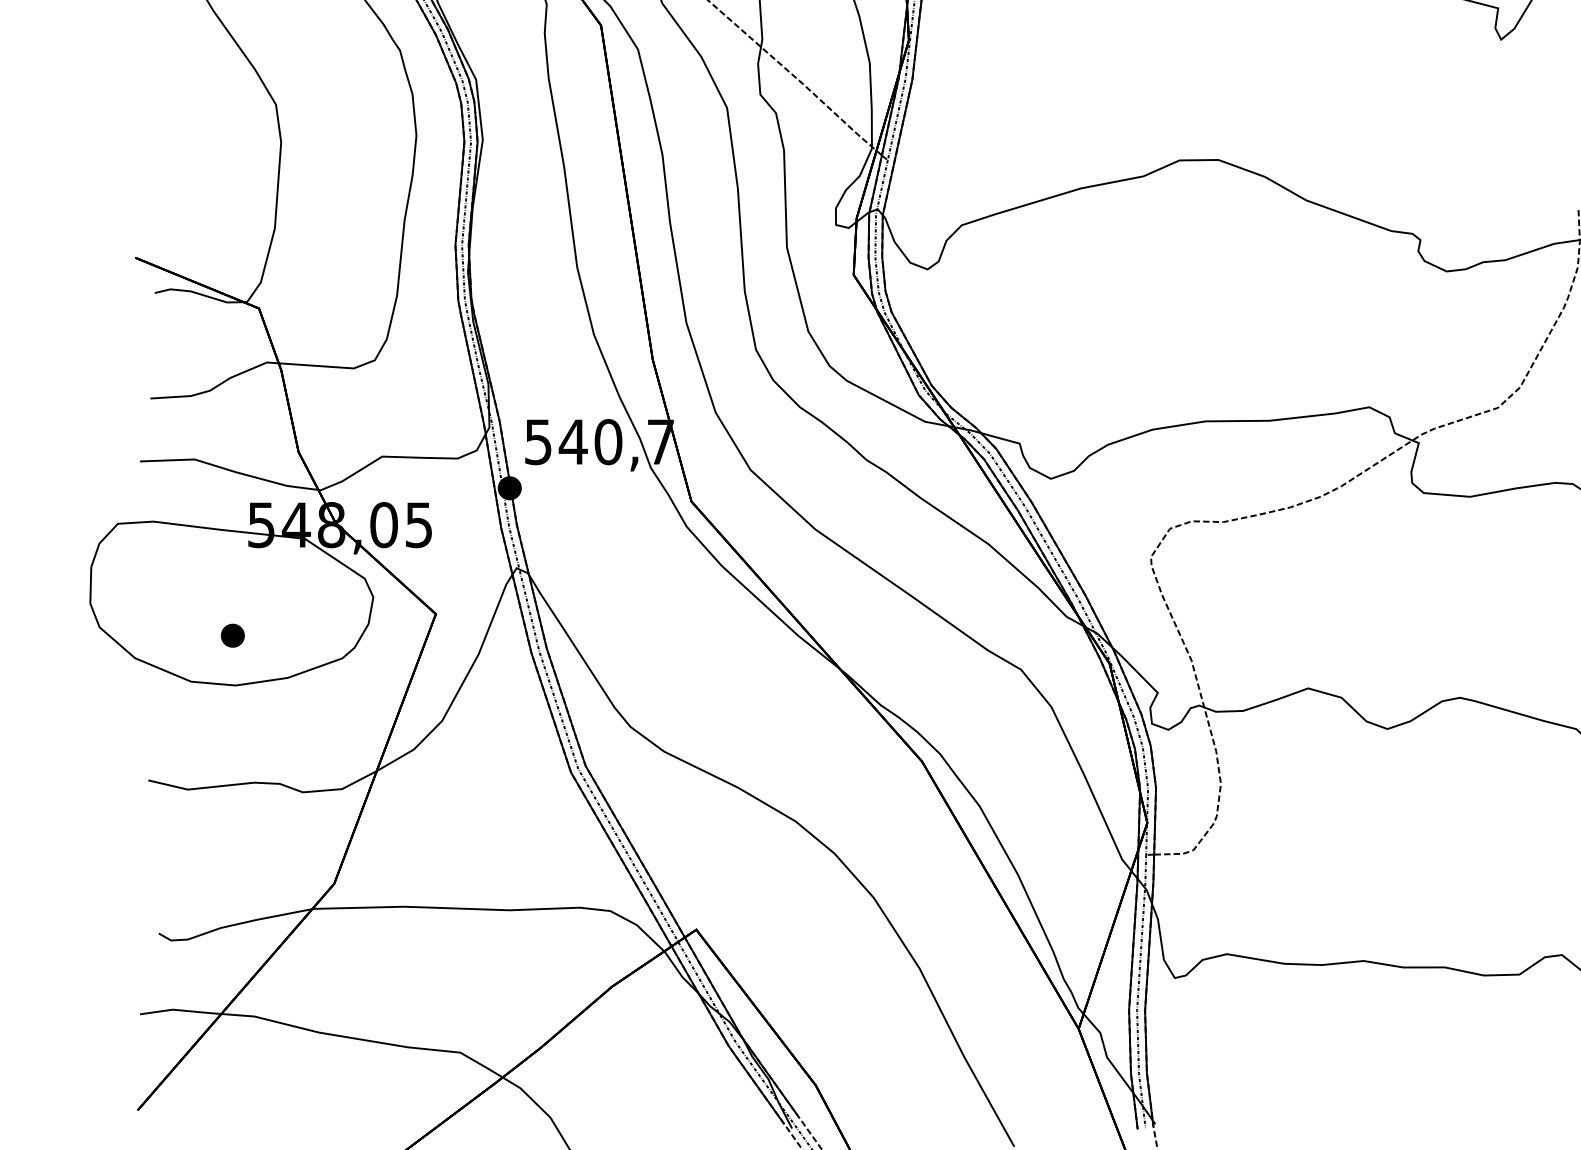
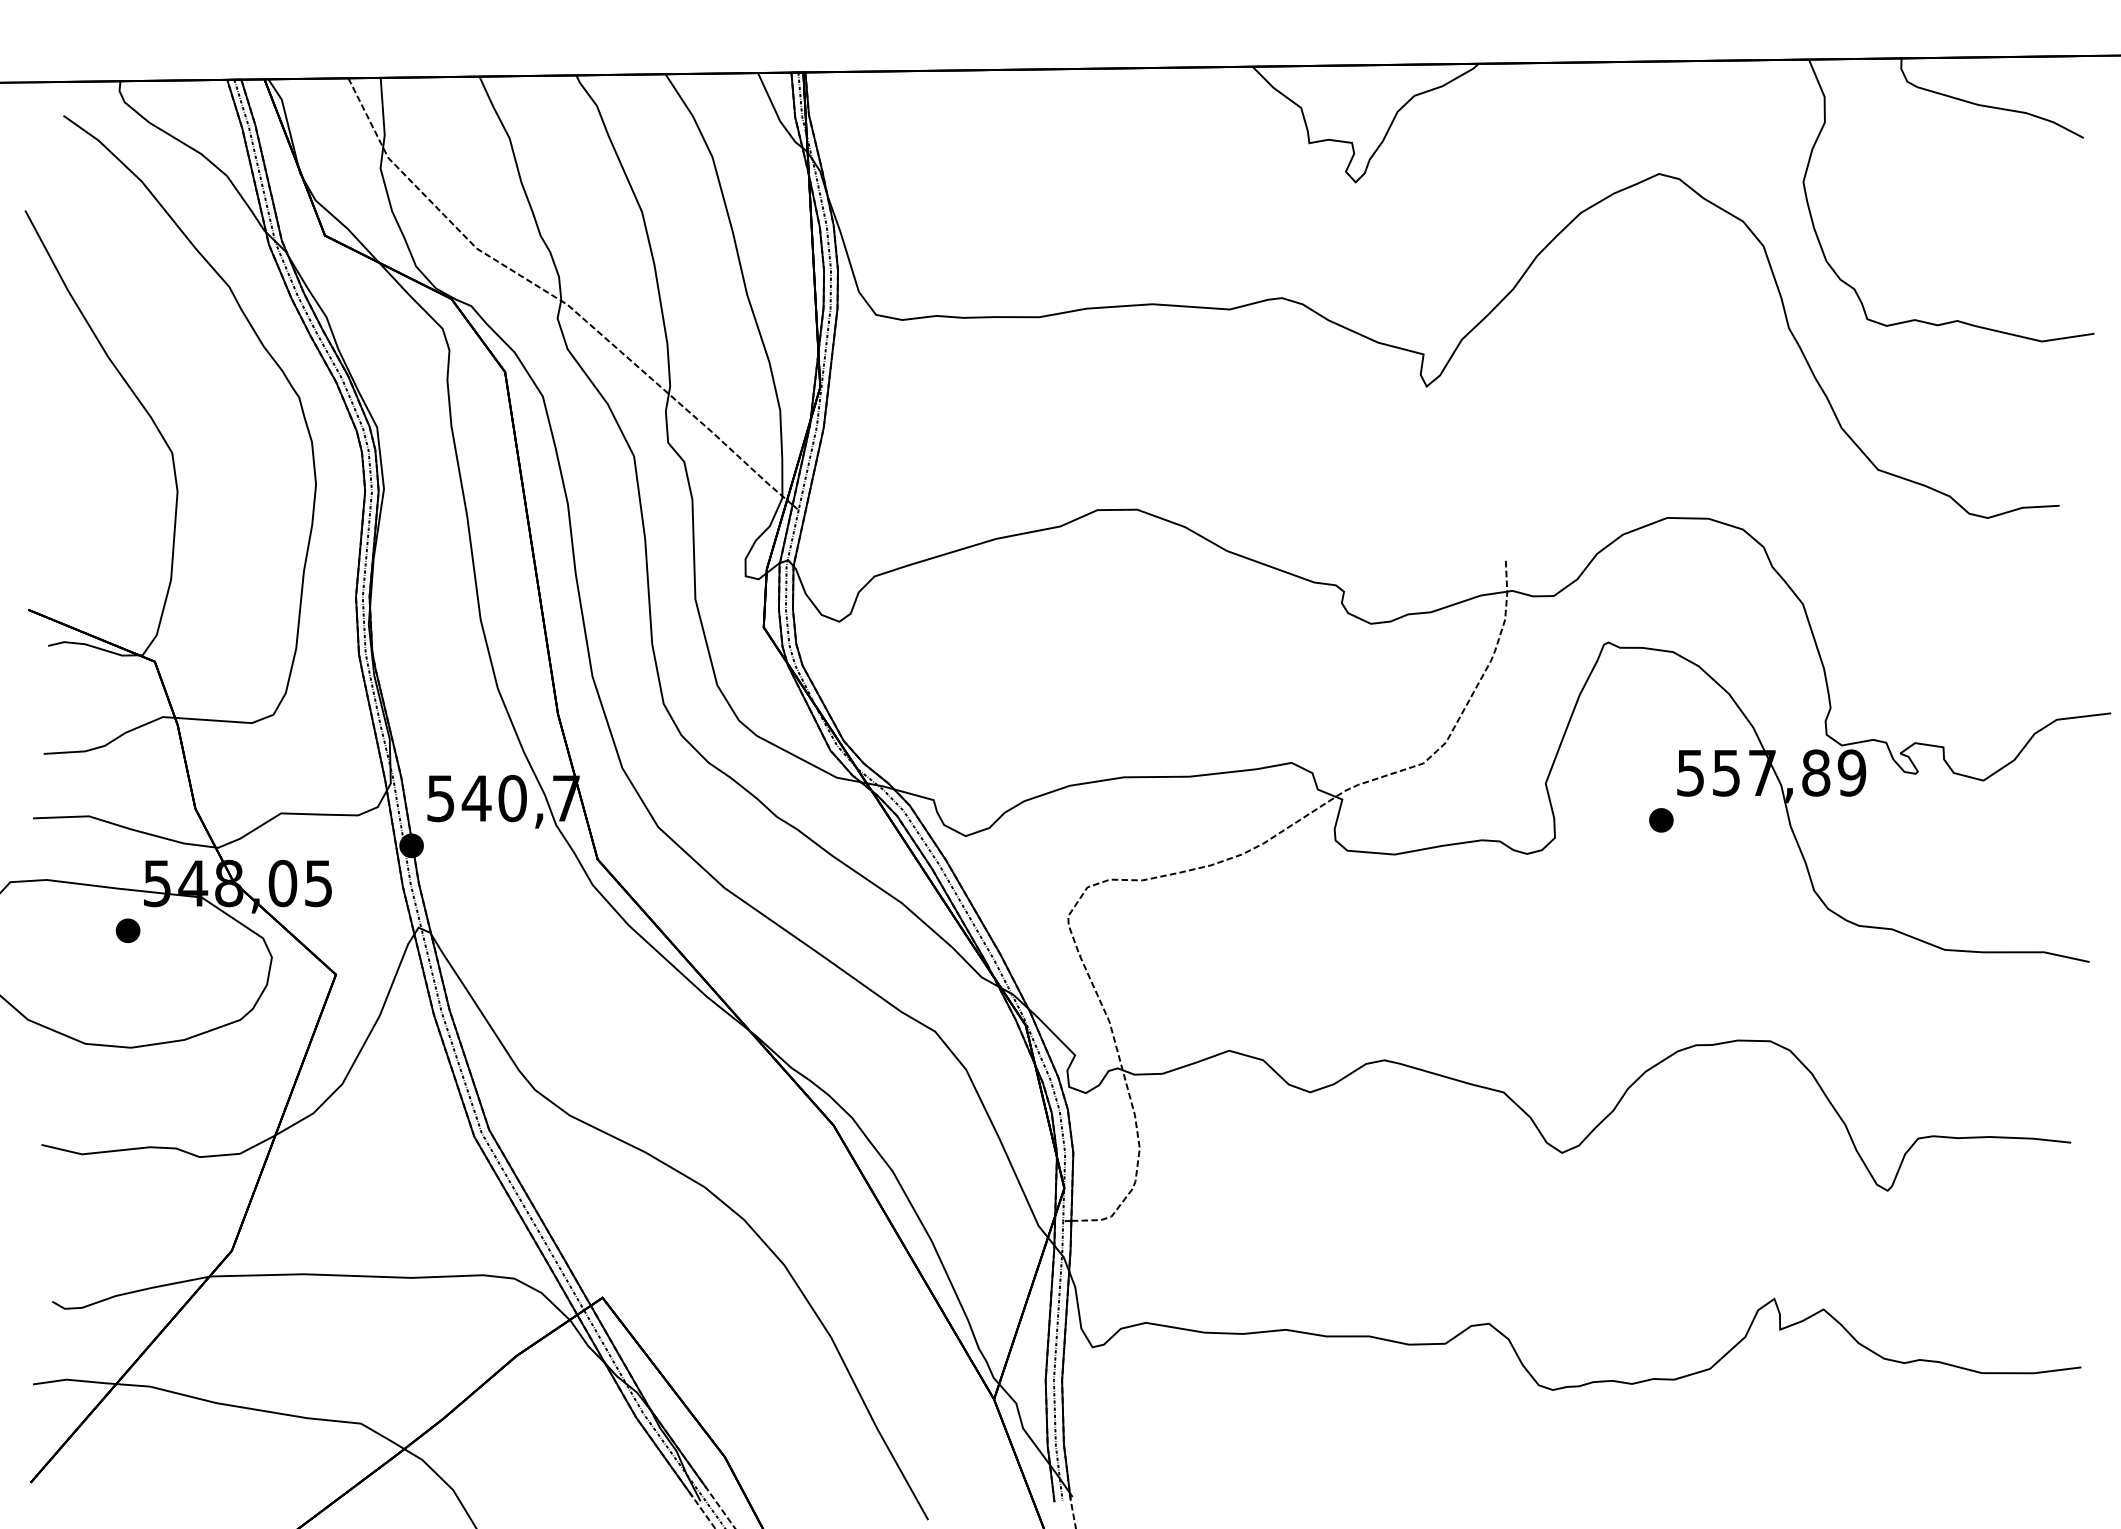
part: (232, 635) -> (127, 930), moved

